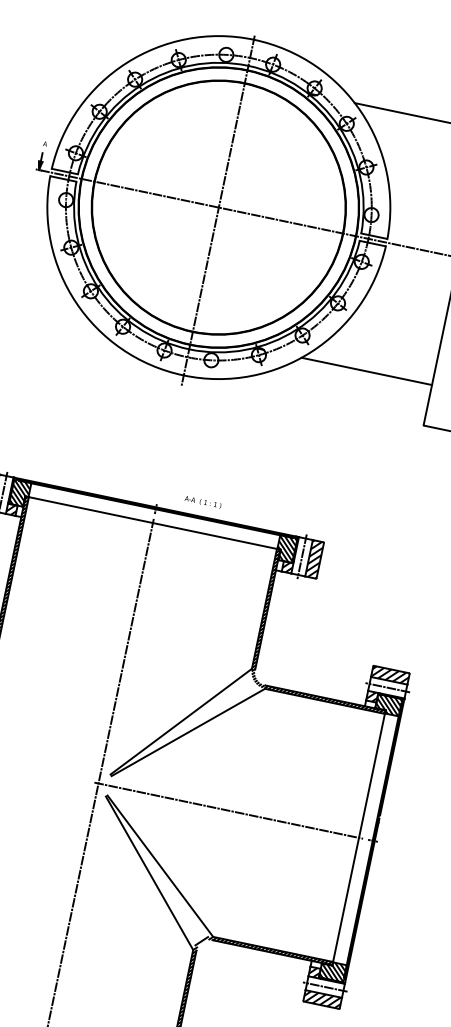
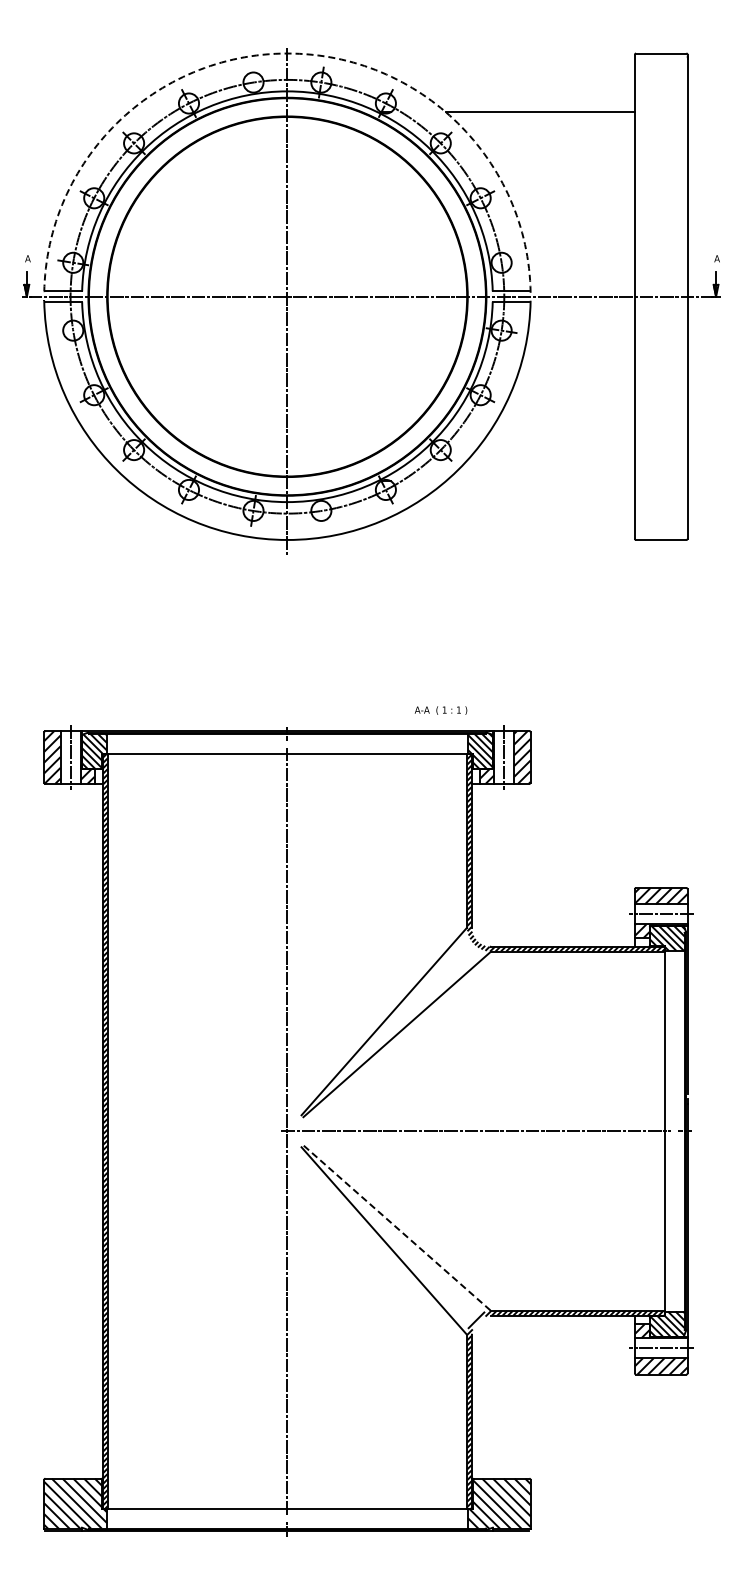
arc: (253, 39) -> (287, 53), solid -> dashed
line: (366, 371) -> (539, 481), removed
text: (202, 502) -> (440, 710), moved
line: (159, 865) -> (396, 1227), solid -> dashed

